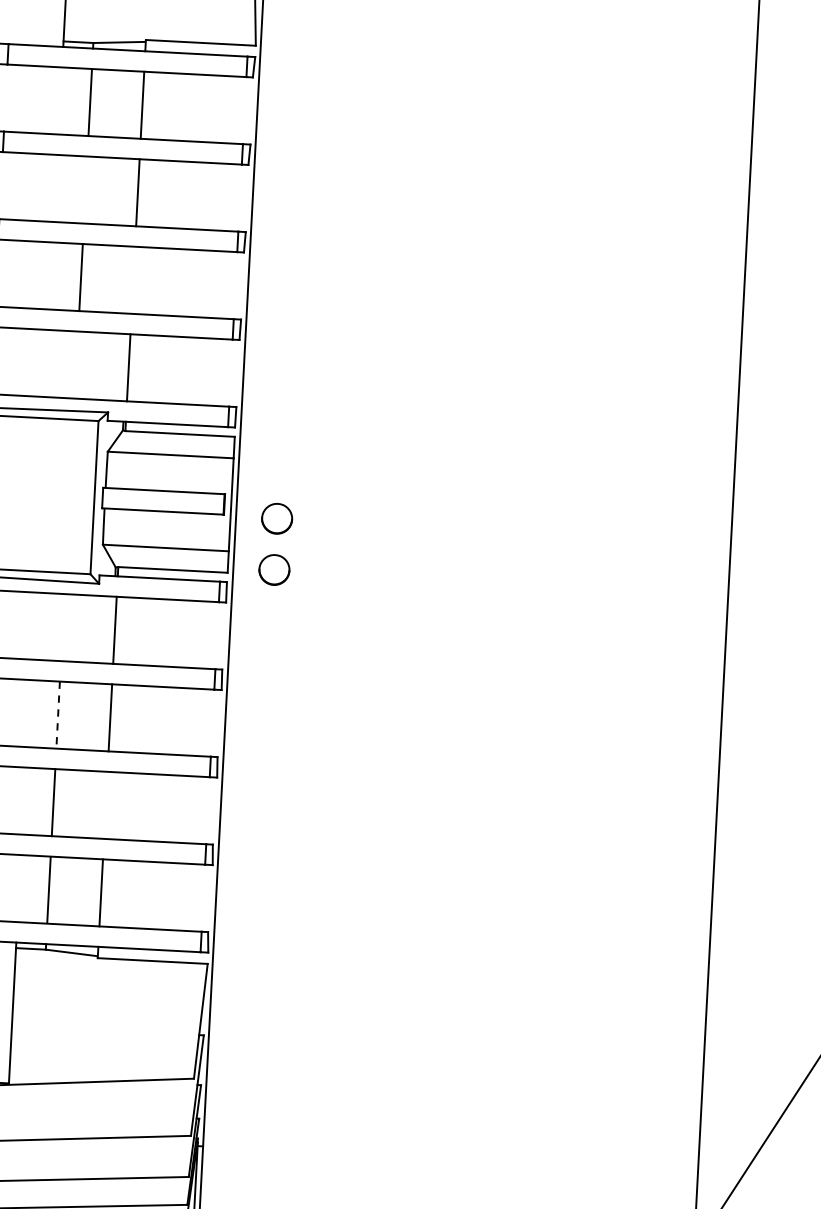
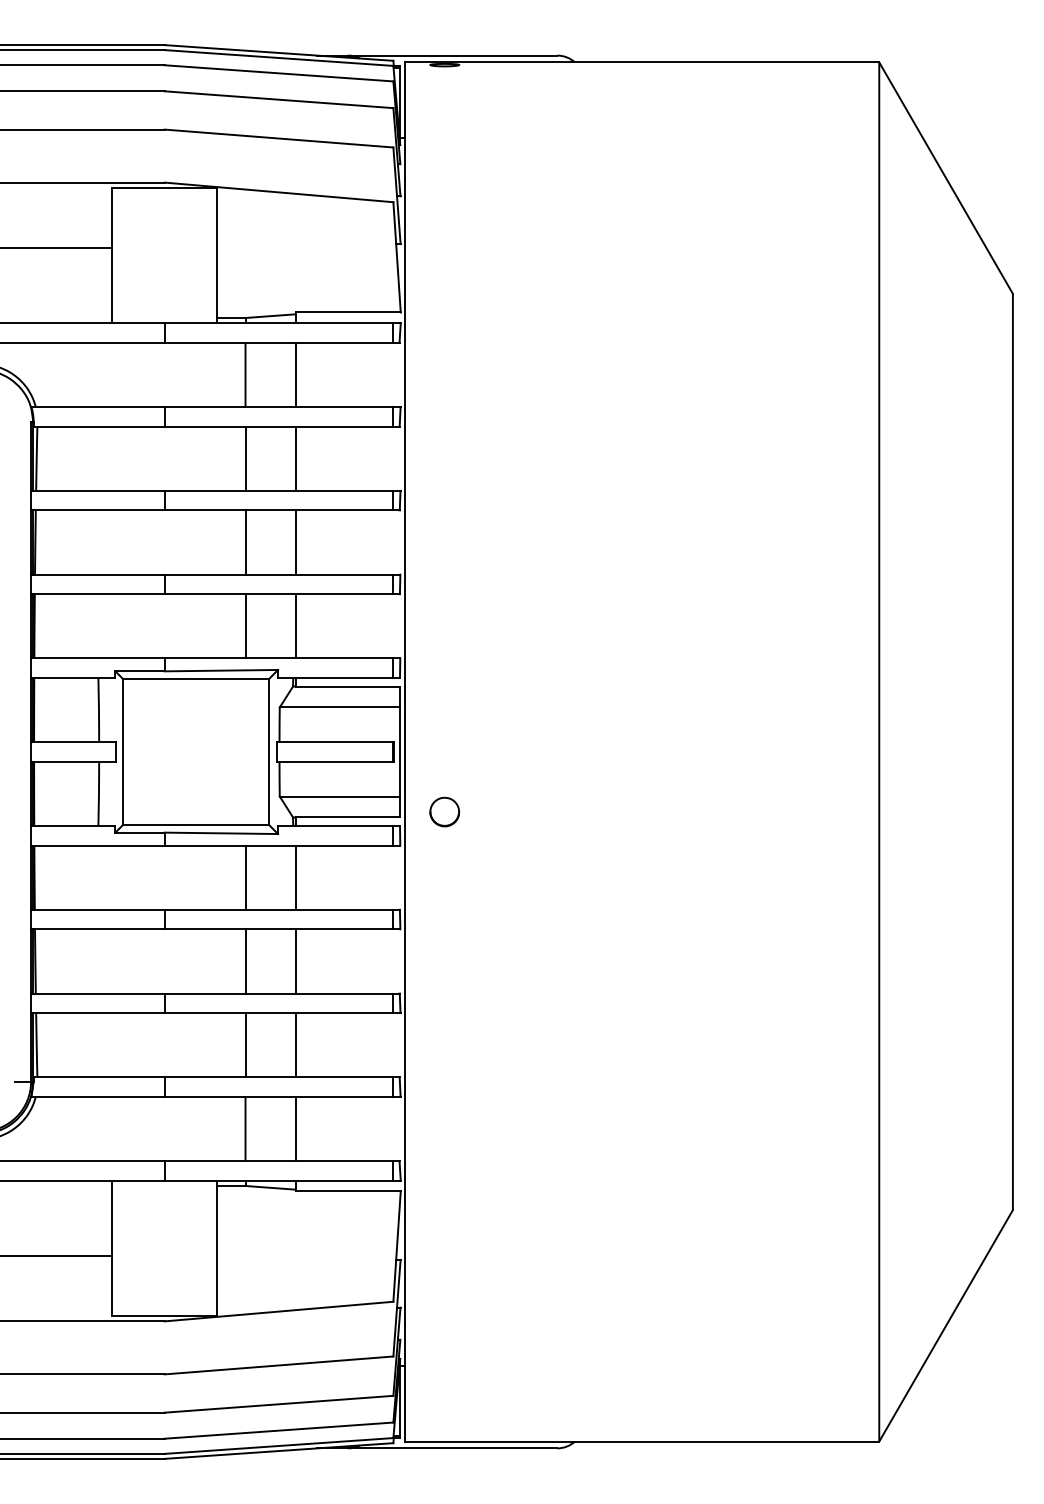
line: (85, 189) -> (245, 458), added
line: (133, 280) -> (295, 542), added
line: (76, 365) -> (245, 626), added
part: (276, 518) -> (444, 762), removed
line: (62, 627) -> (245, 877), added
line: (58, 715) -> (245, 961), dashed -> solid
line: (105, 805) -> (295, 1045), added

